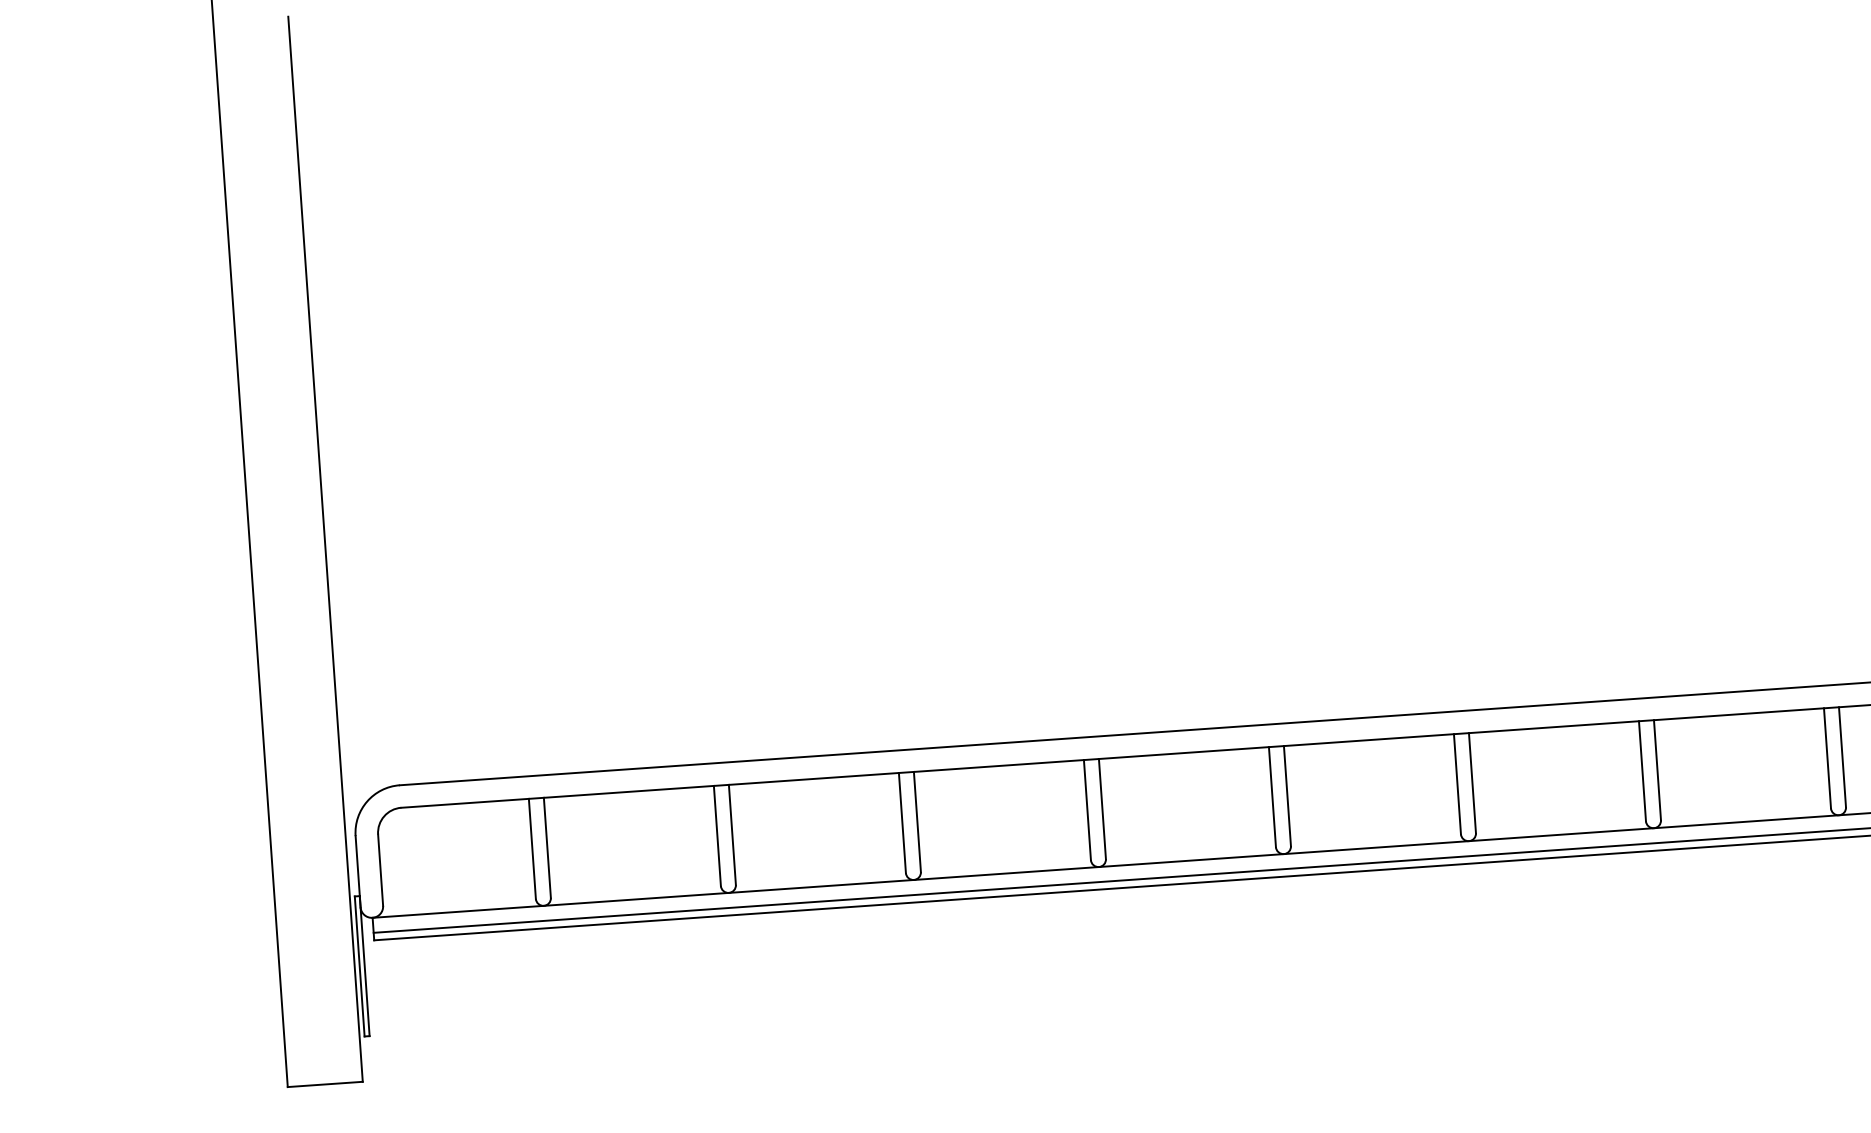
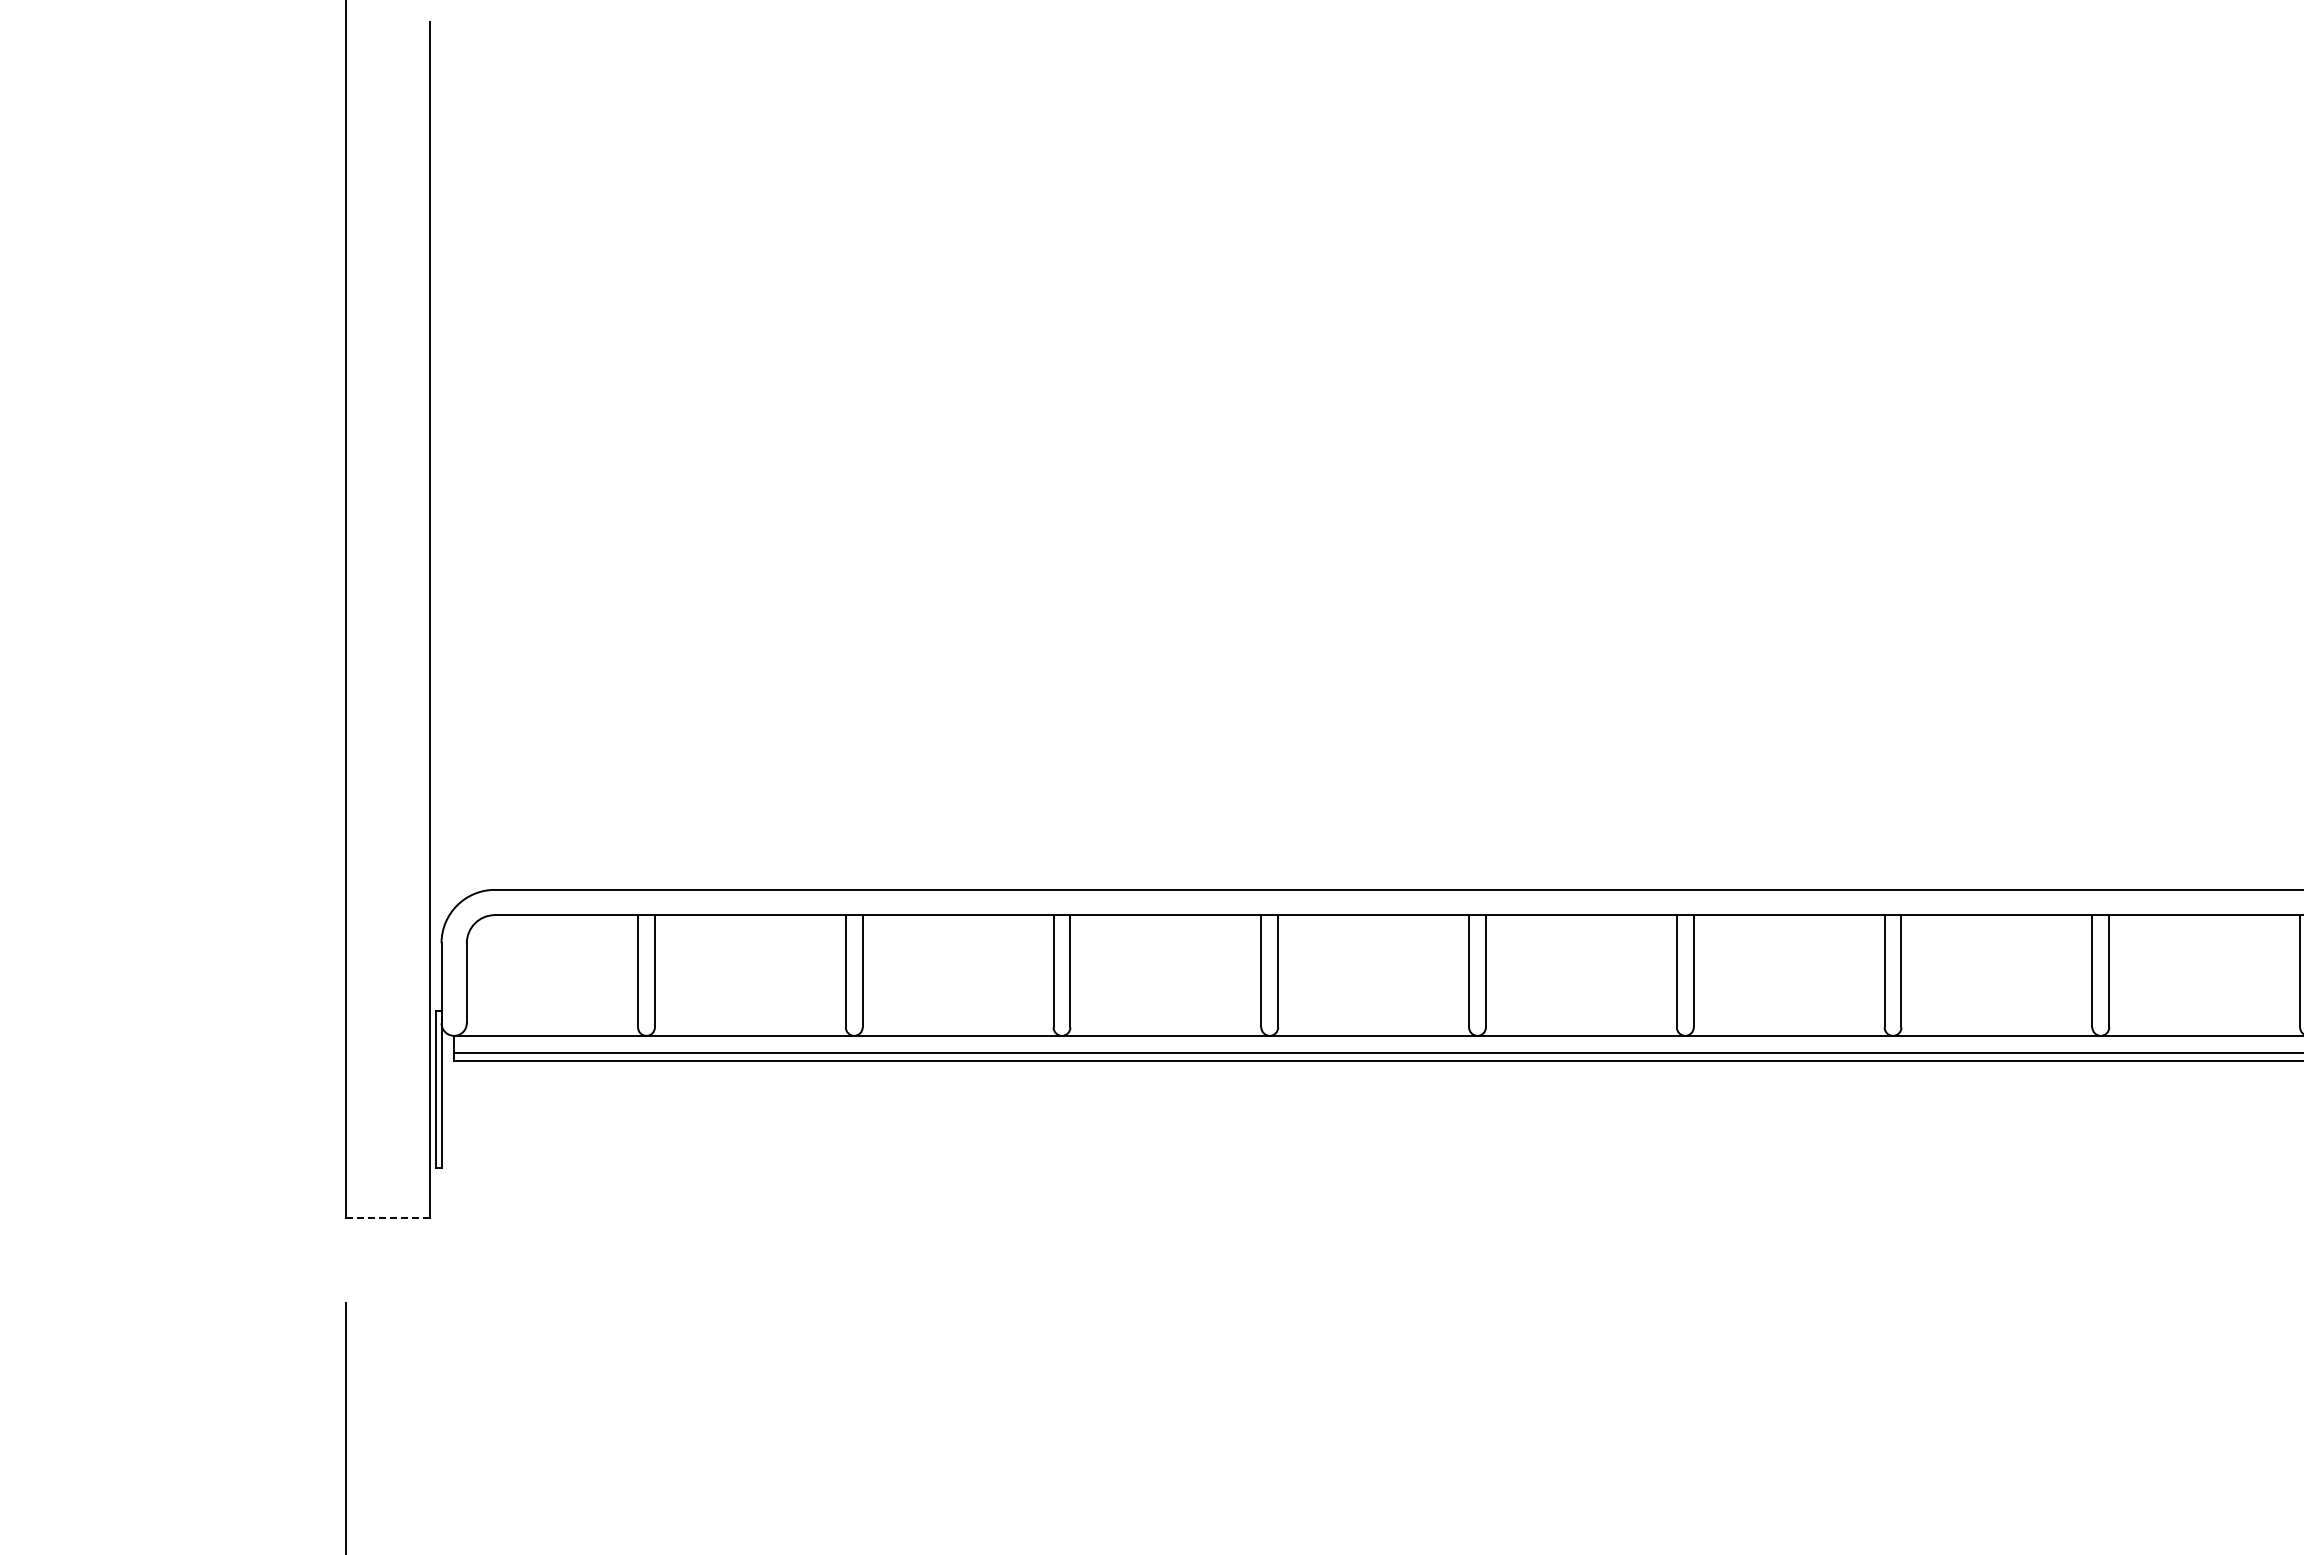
line: (324, 1084) -> (387, 1218), solid -> dashed

